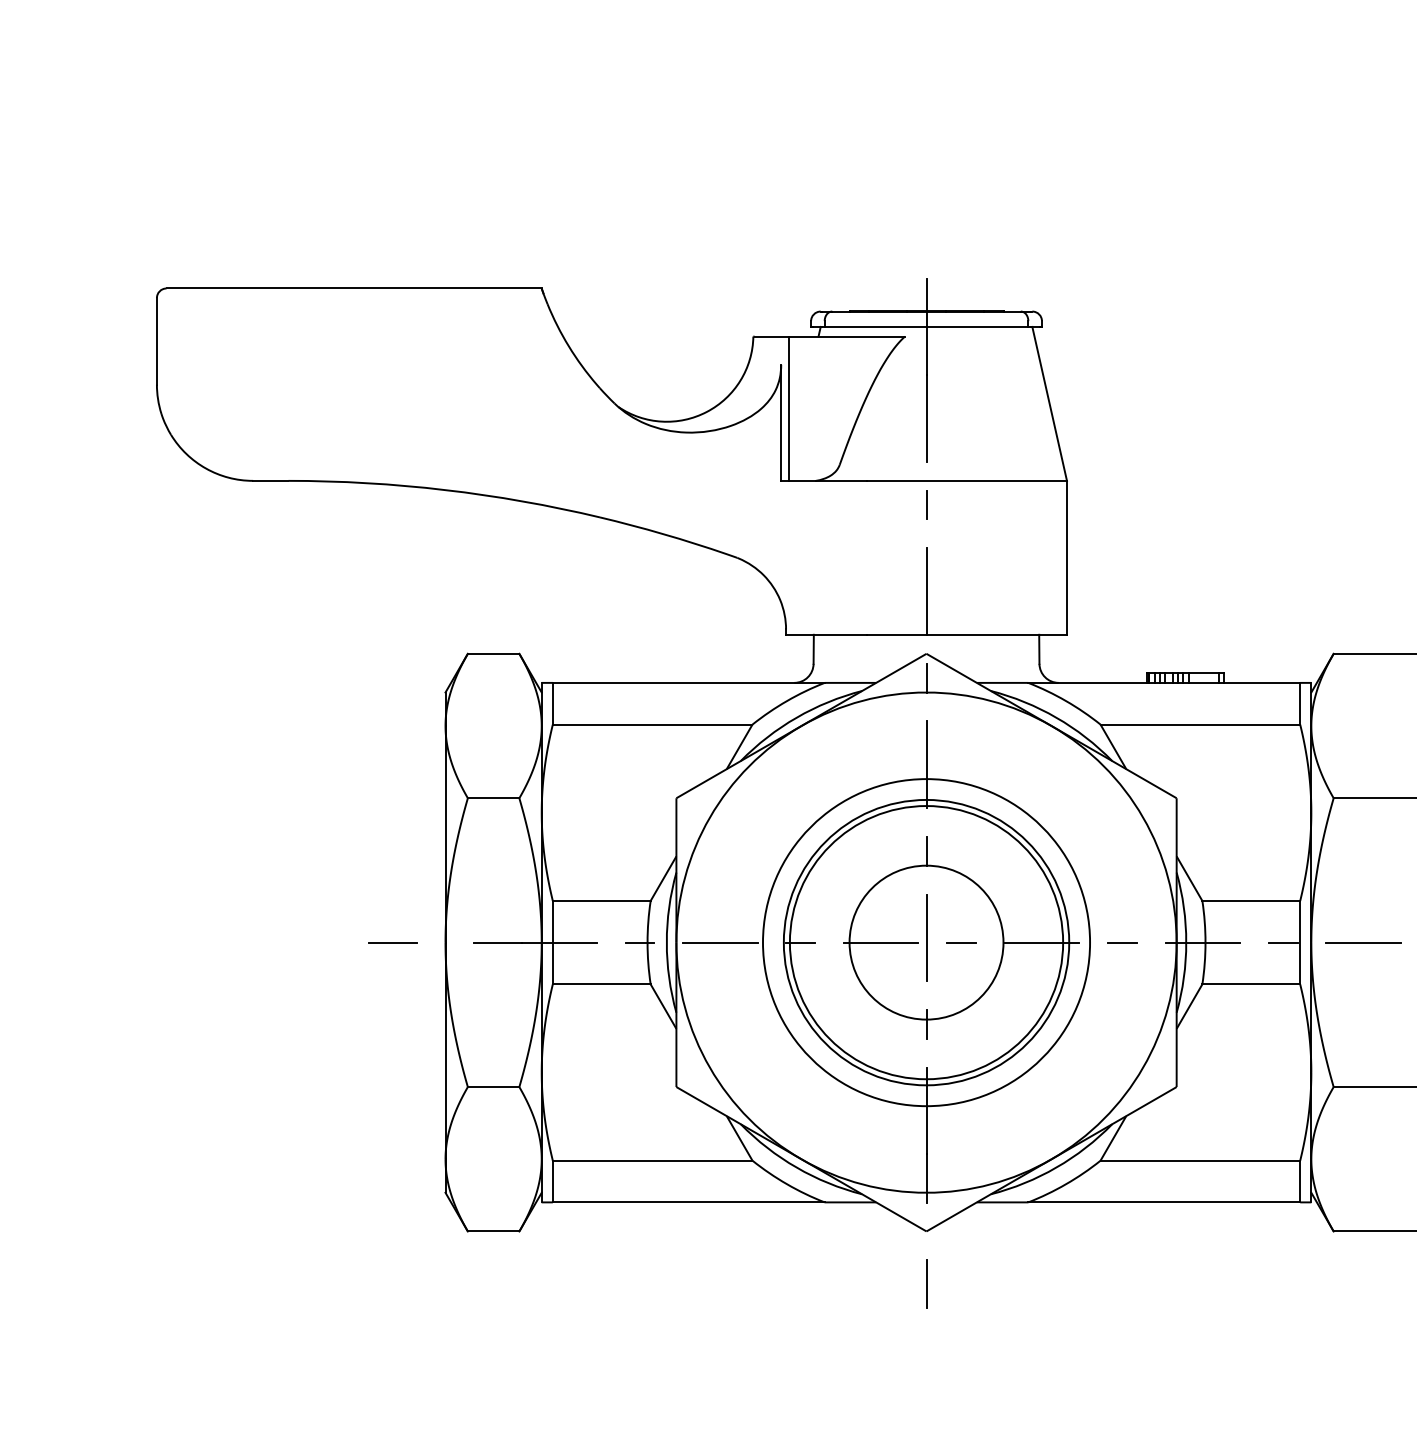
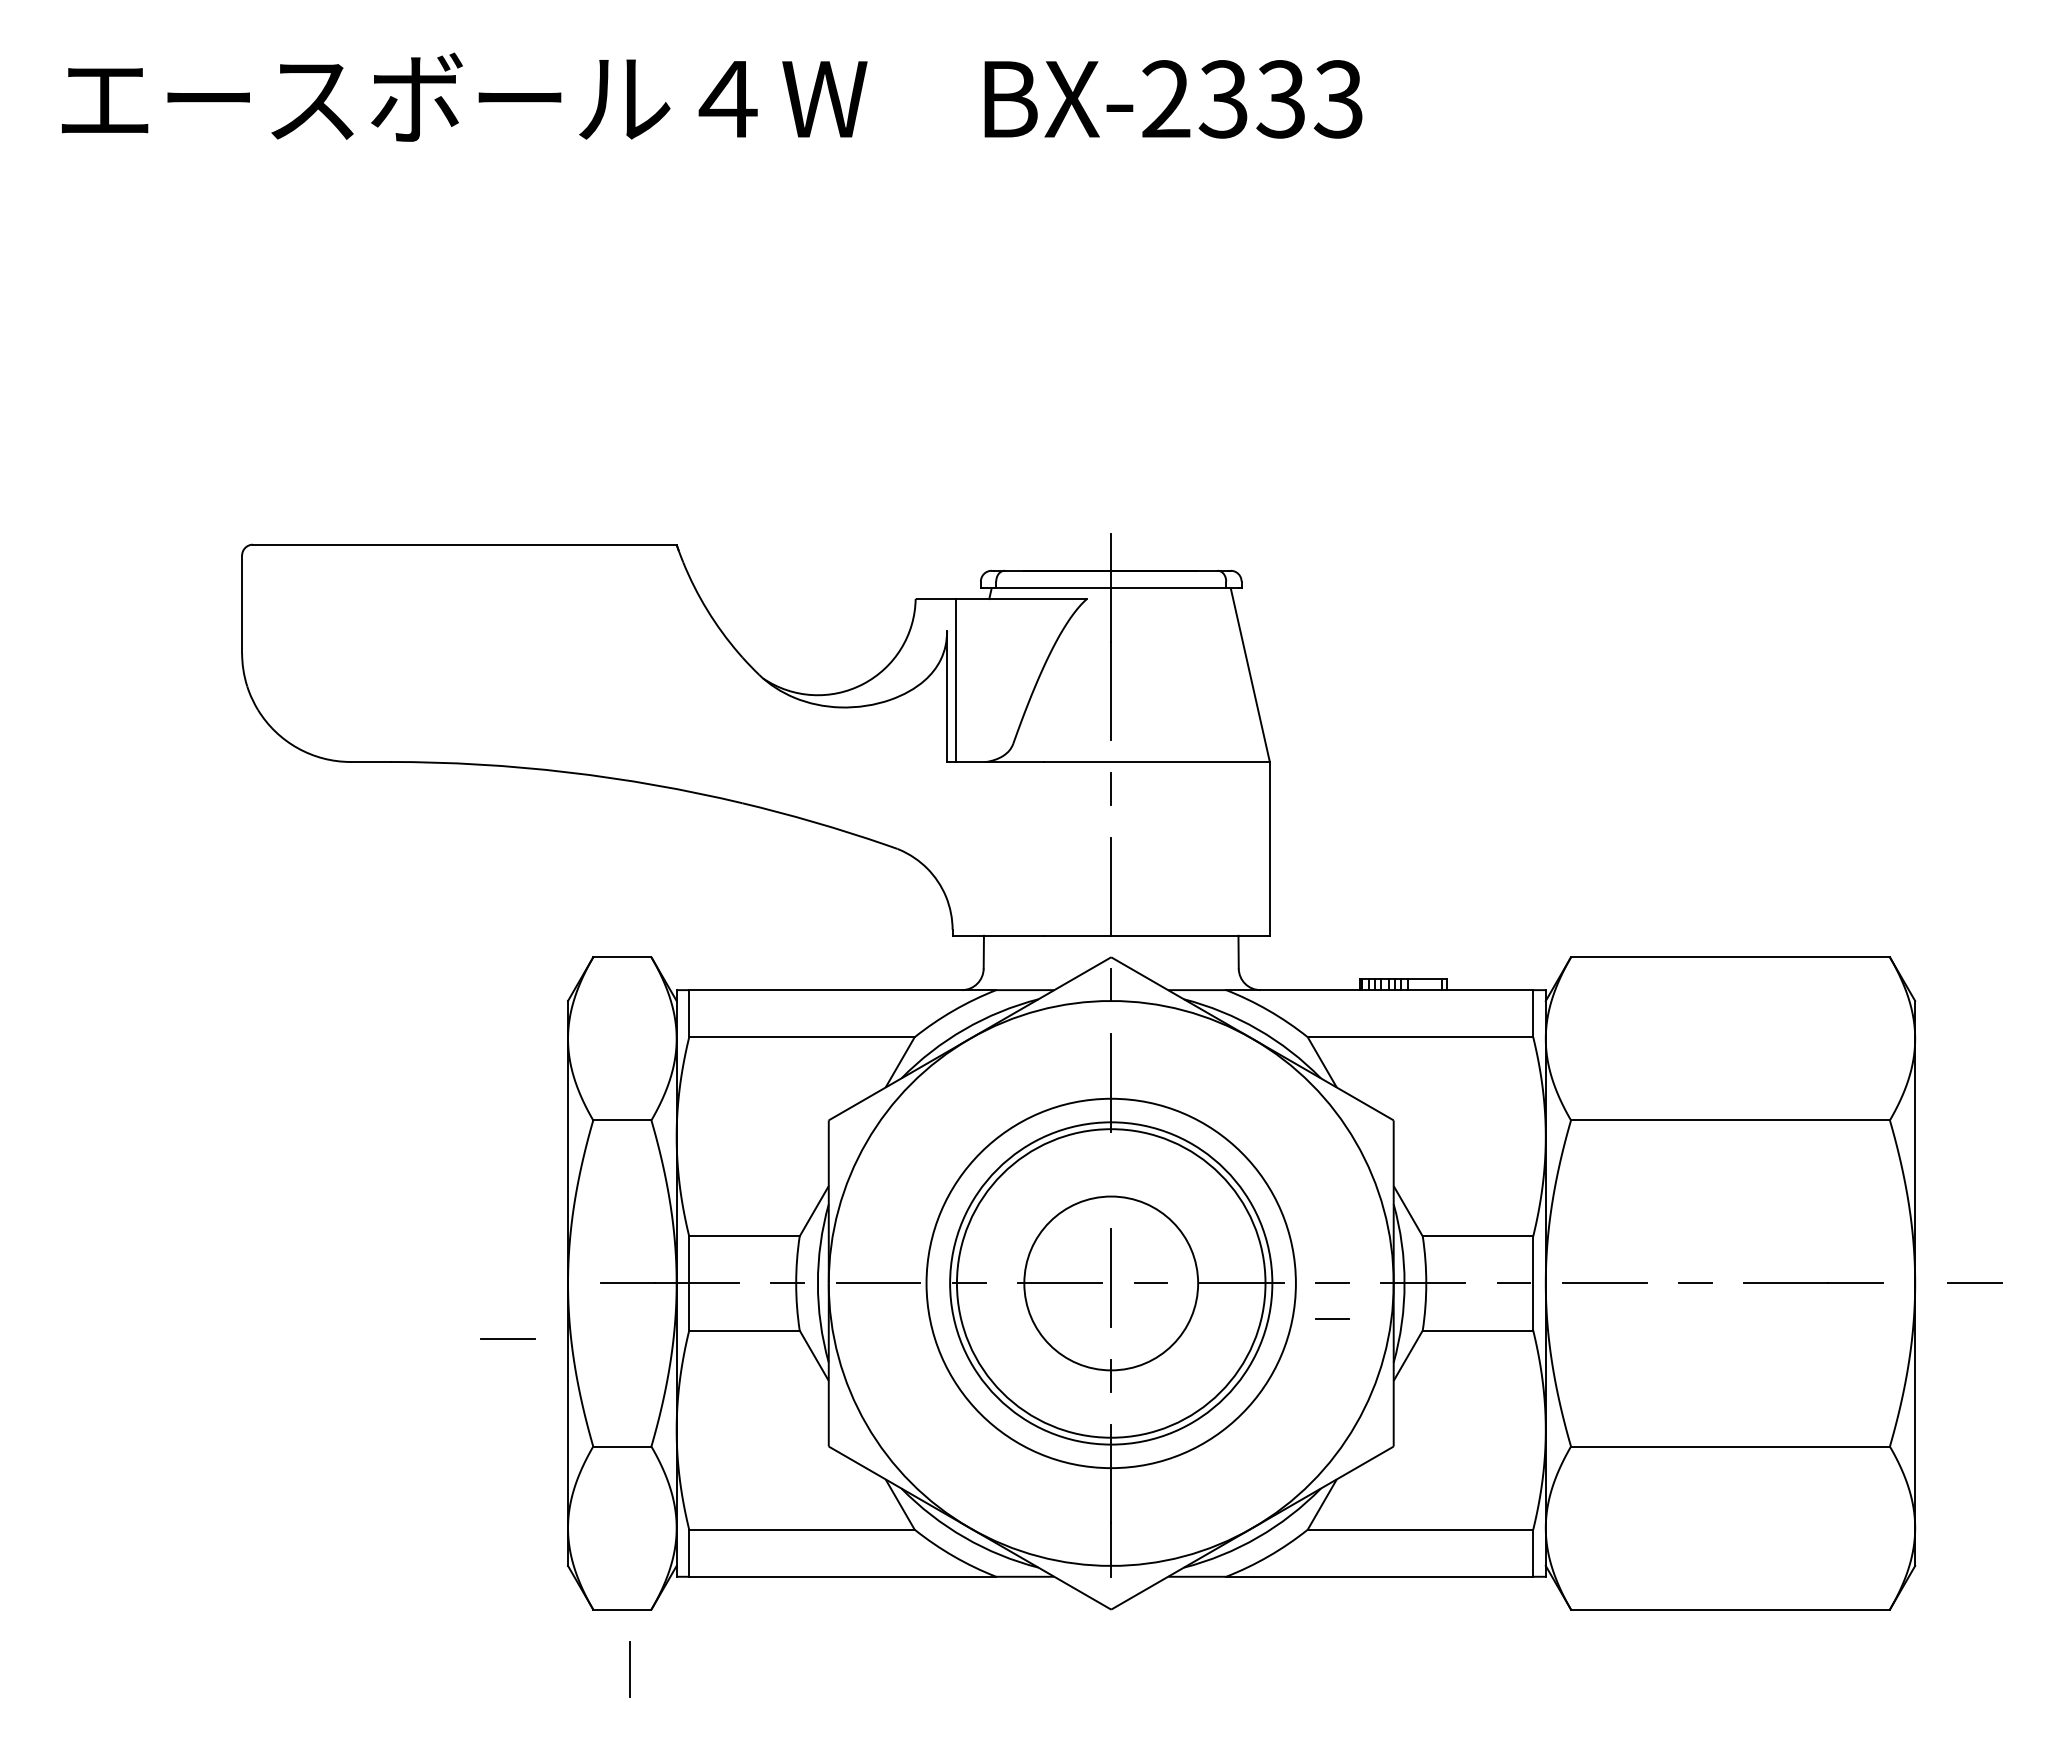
line: (926, 851) -> (1111, 1180), removed
line: (391, 941) -> (507, 1338), moved
line: (1122, 973) -> (1332, 1318), added
line: (925, 1284) -> (629, 1669), moved

